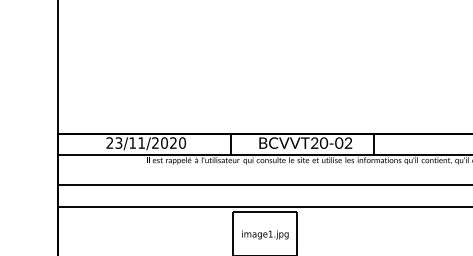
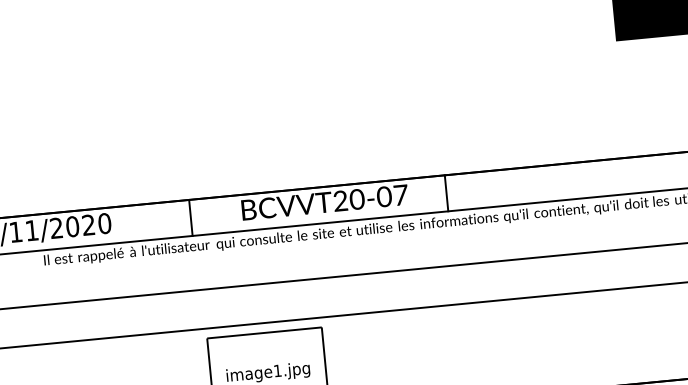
text: (348, 142) -> (400, 194), \c16711848;BCVVT20-02 -> \c16711848;BCVVT20-07

